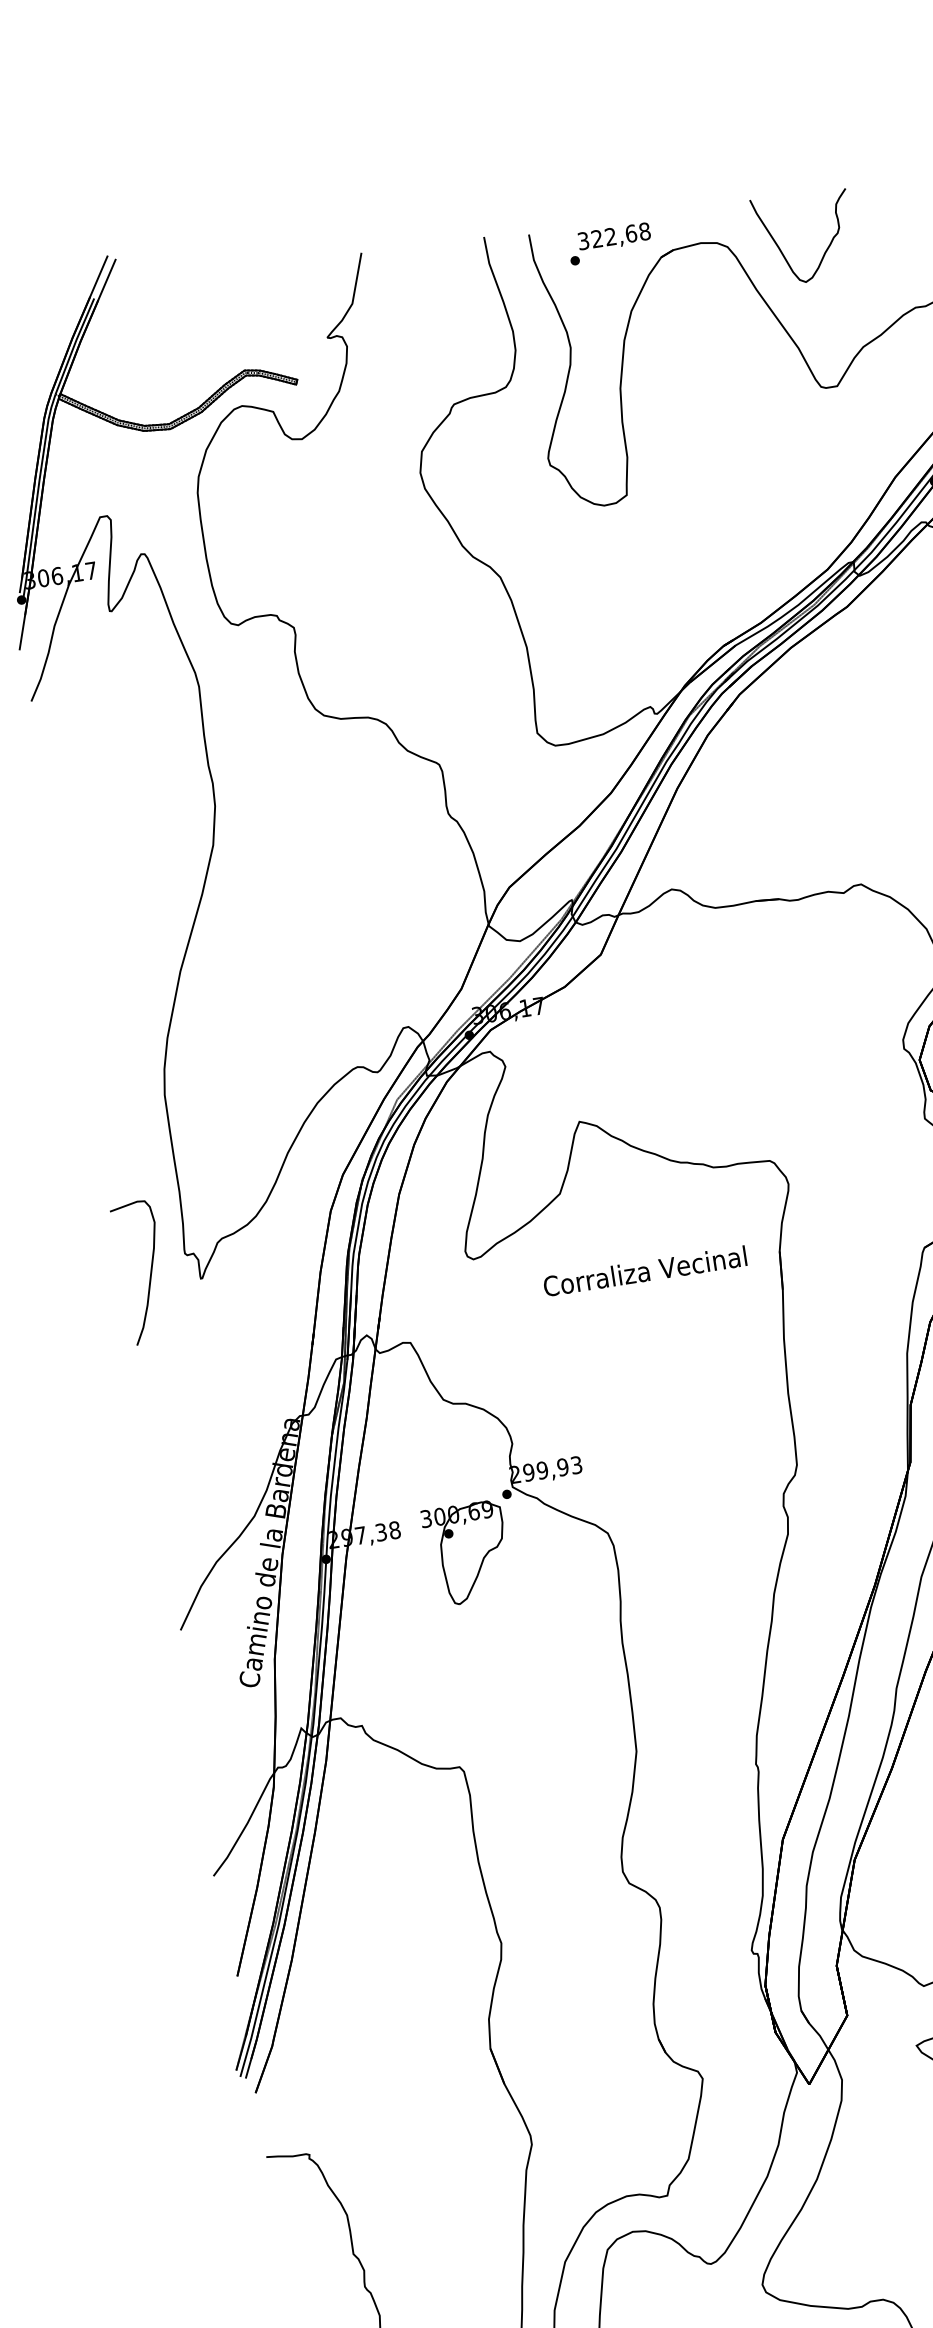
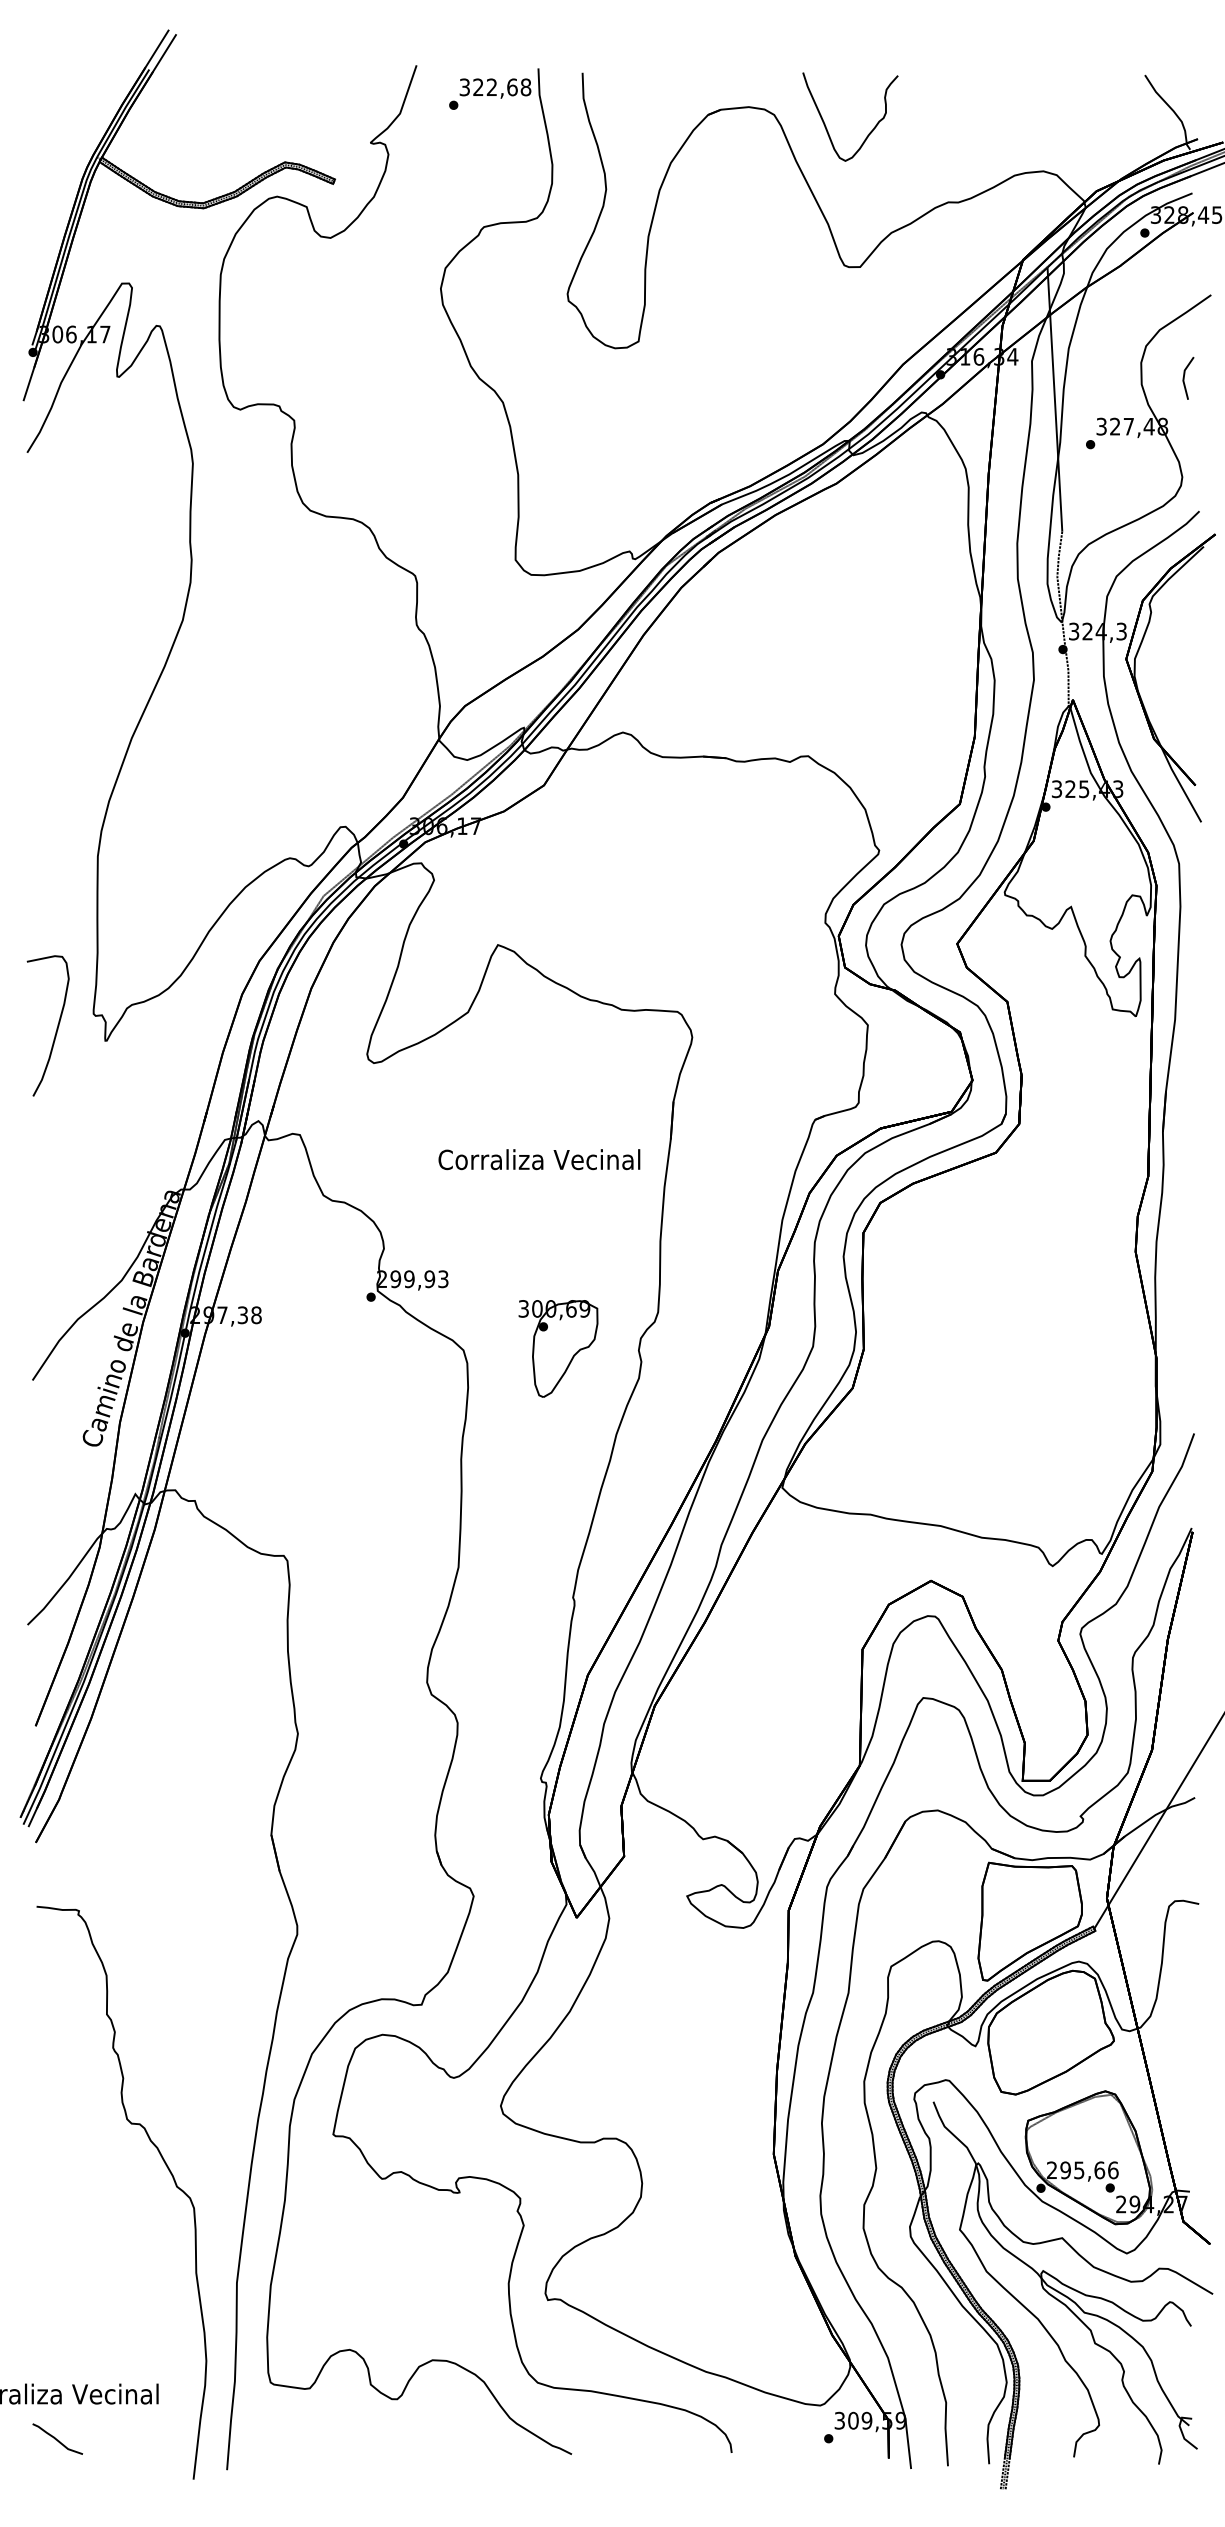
text: (610, 243) -> (490, 93), moved
text: (645, 1271) -> (539, 1159), moved
part: (467, 1553) -> (558, 1348), moved

